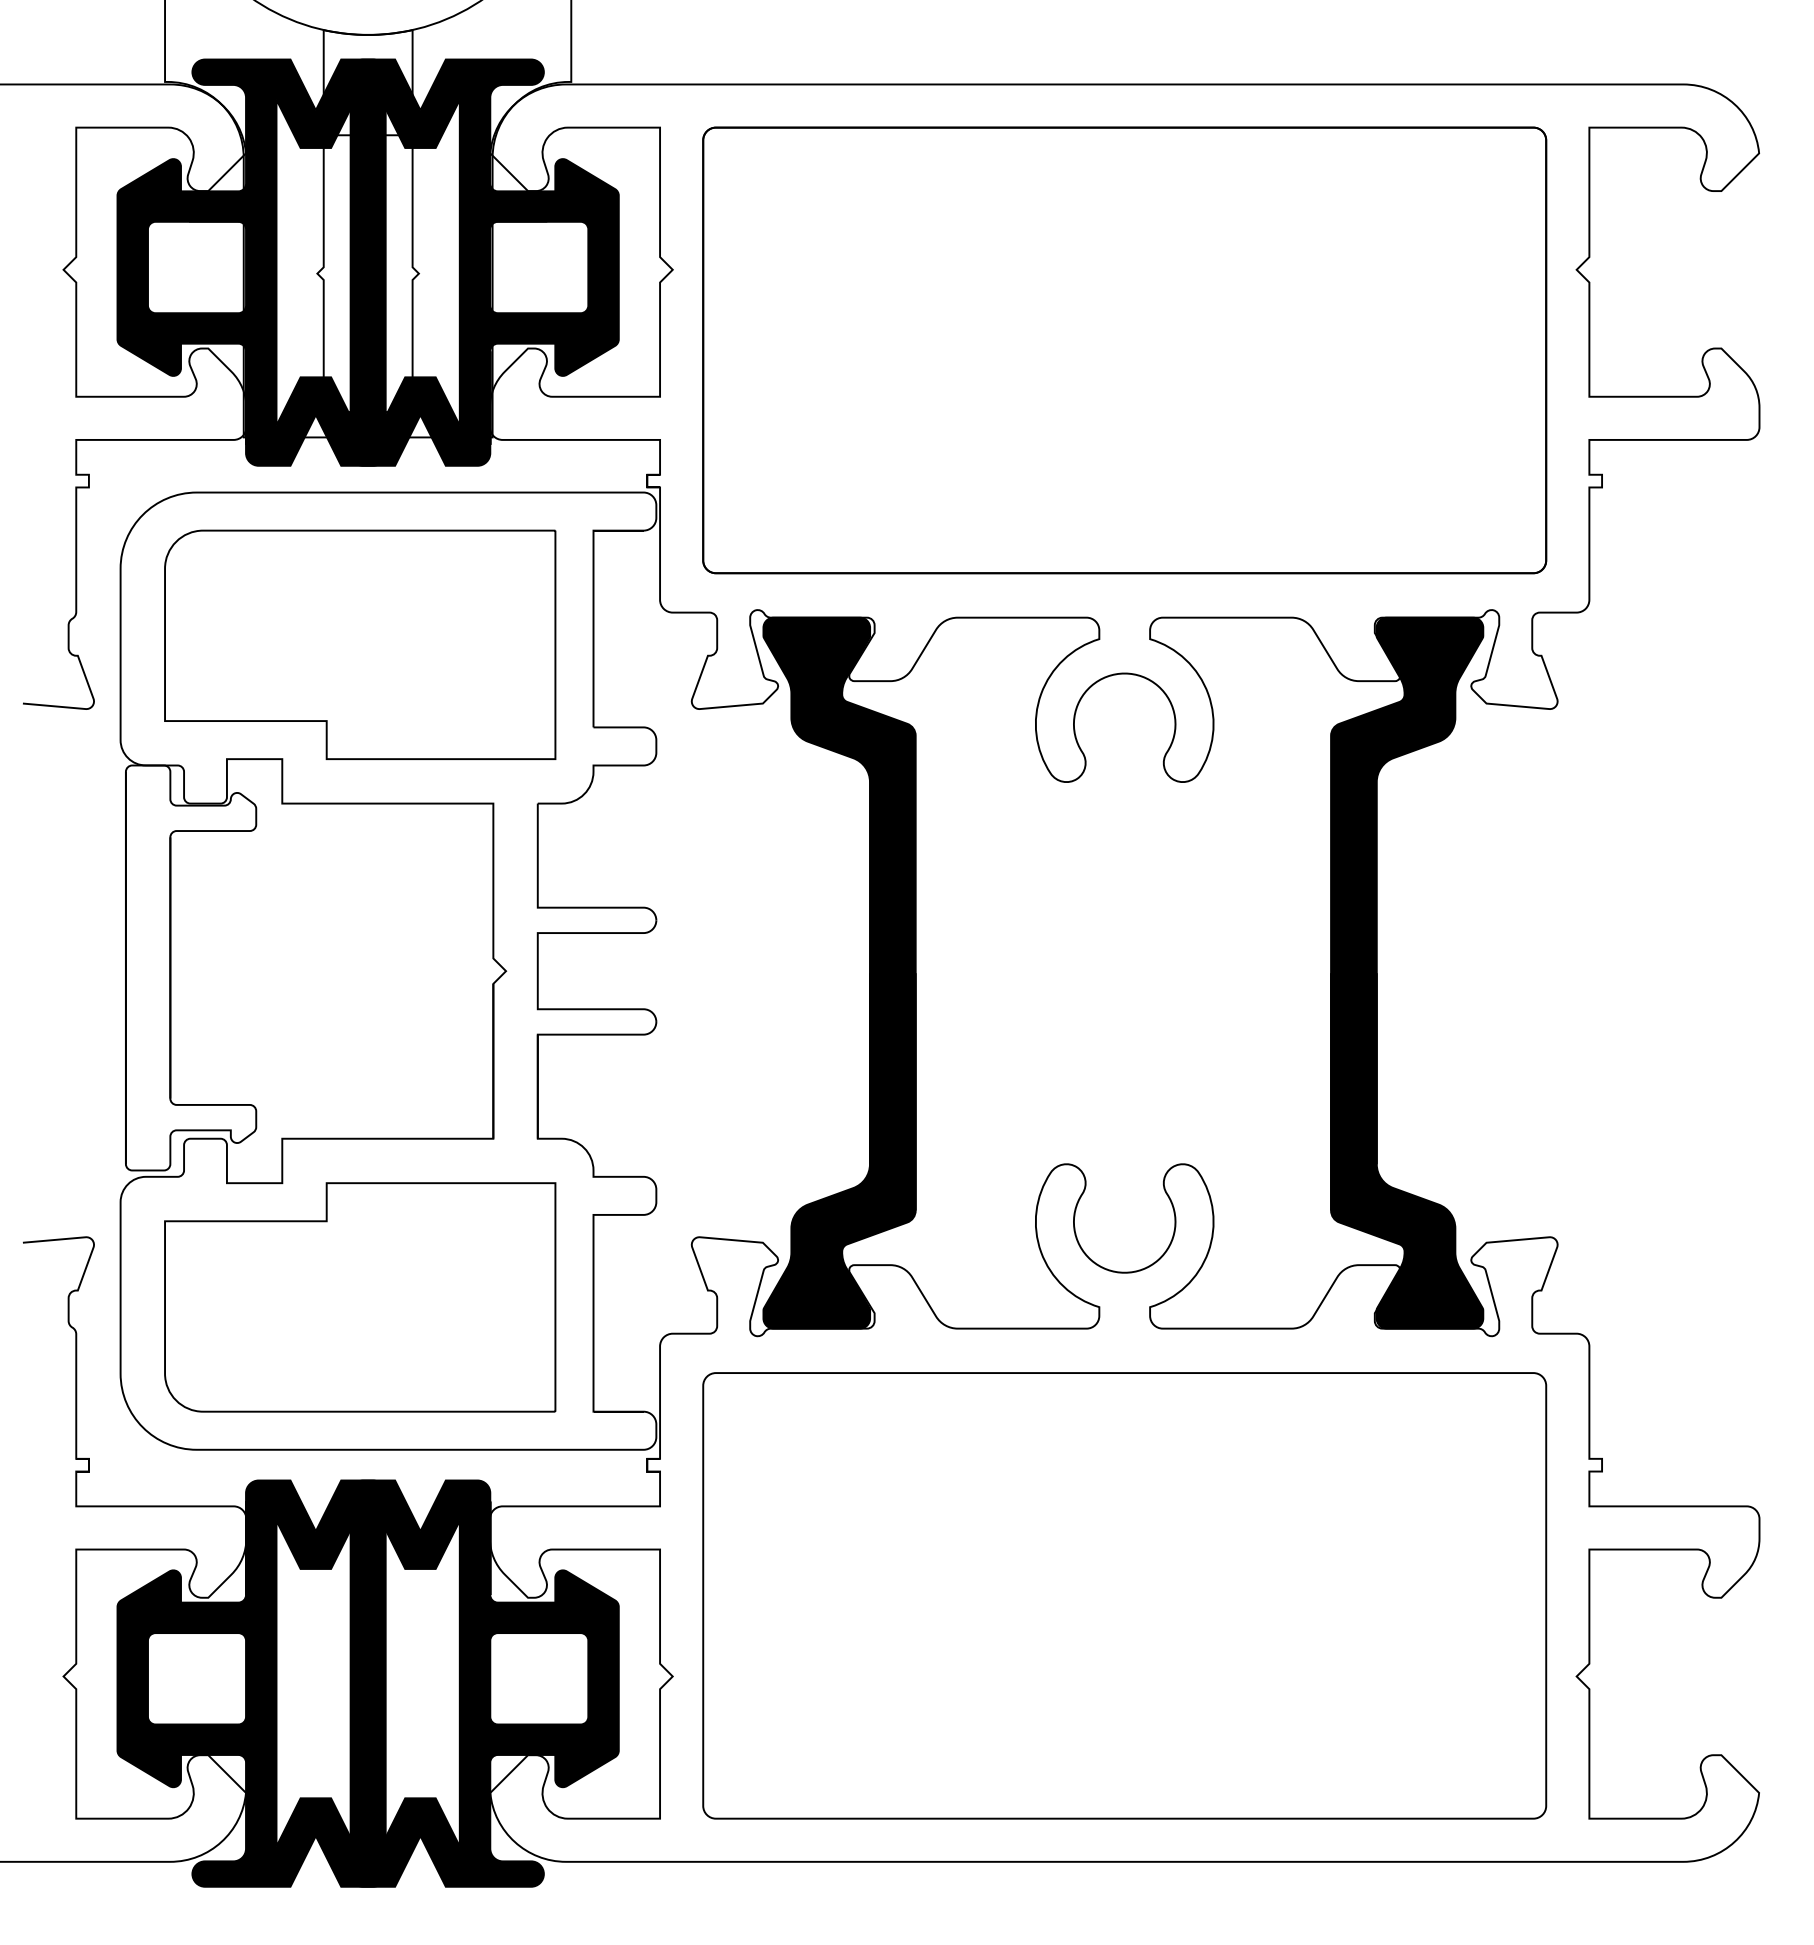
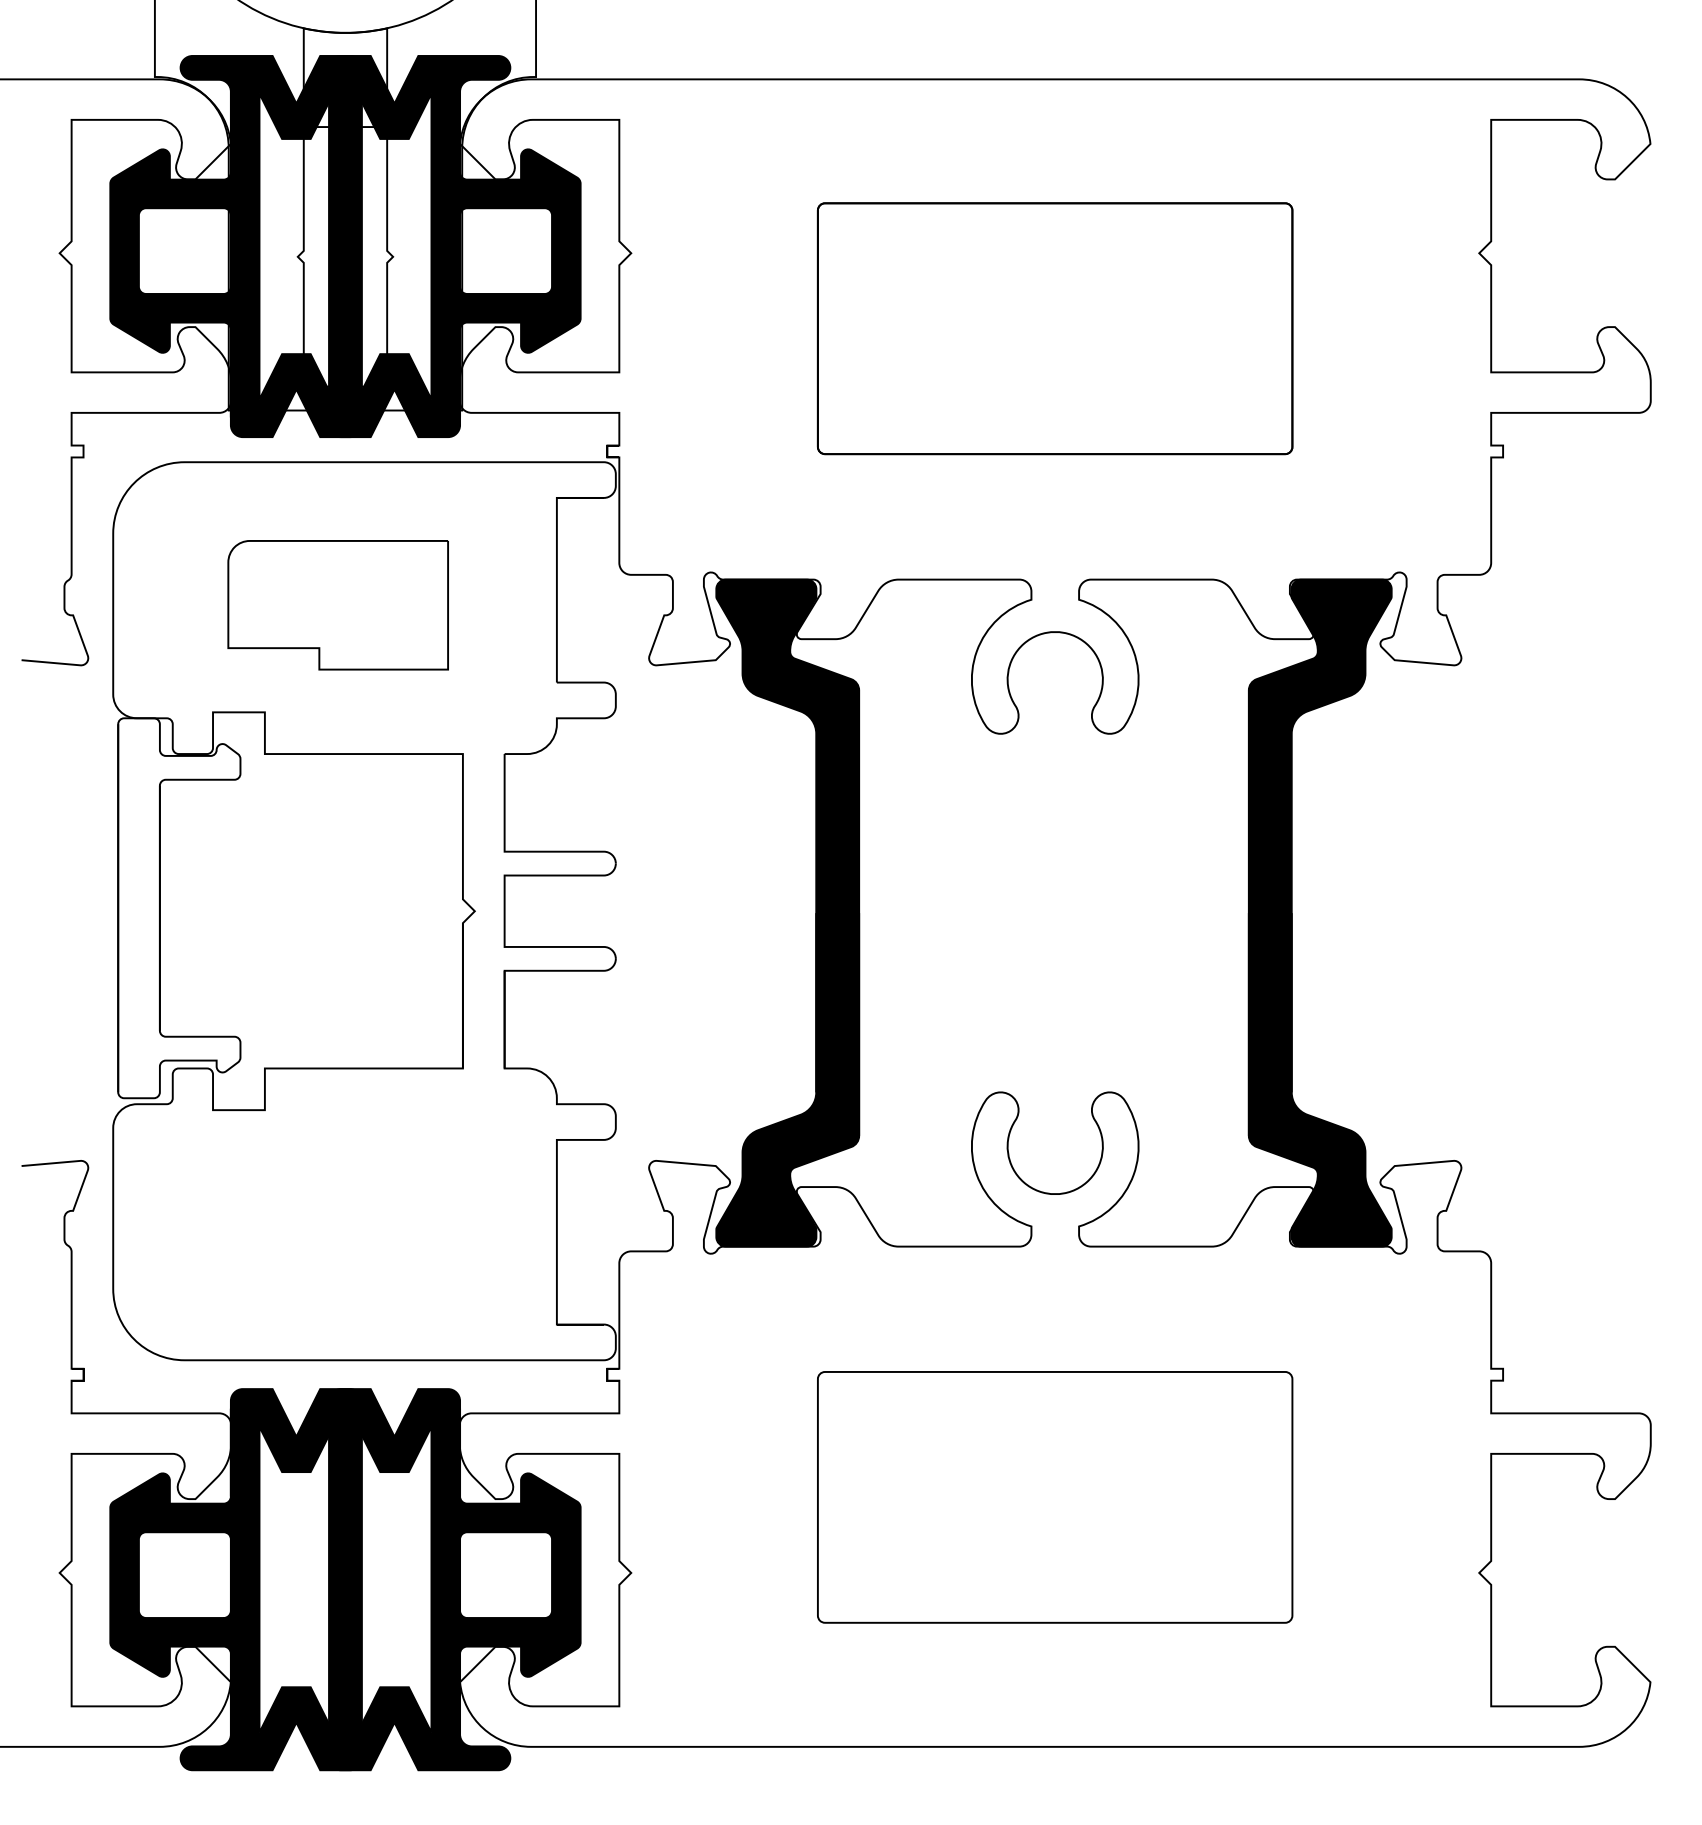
part: (1123, 350) -> (1054, 328), size x0.6
part: (360, 645) -> (338, 605), size x0.6
part: (360, 1297) -> (338, 1217), removed
part: (1123, 1596) -> (1054, 1497), size x0.6

